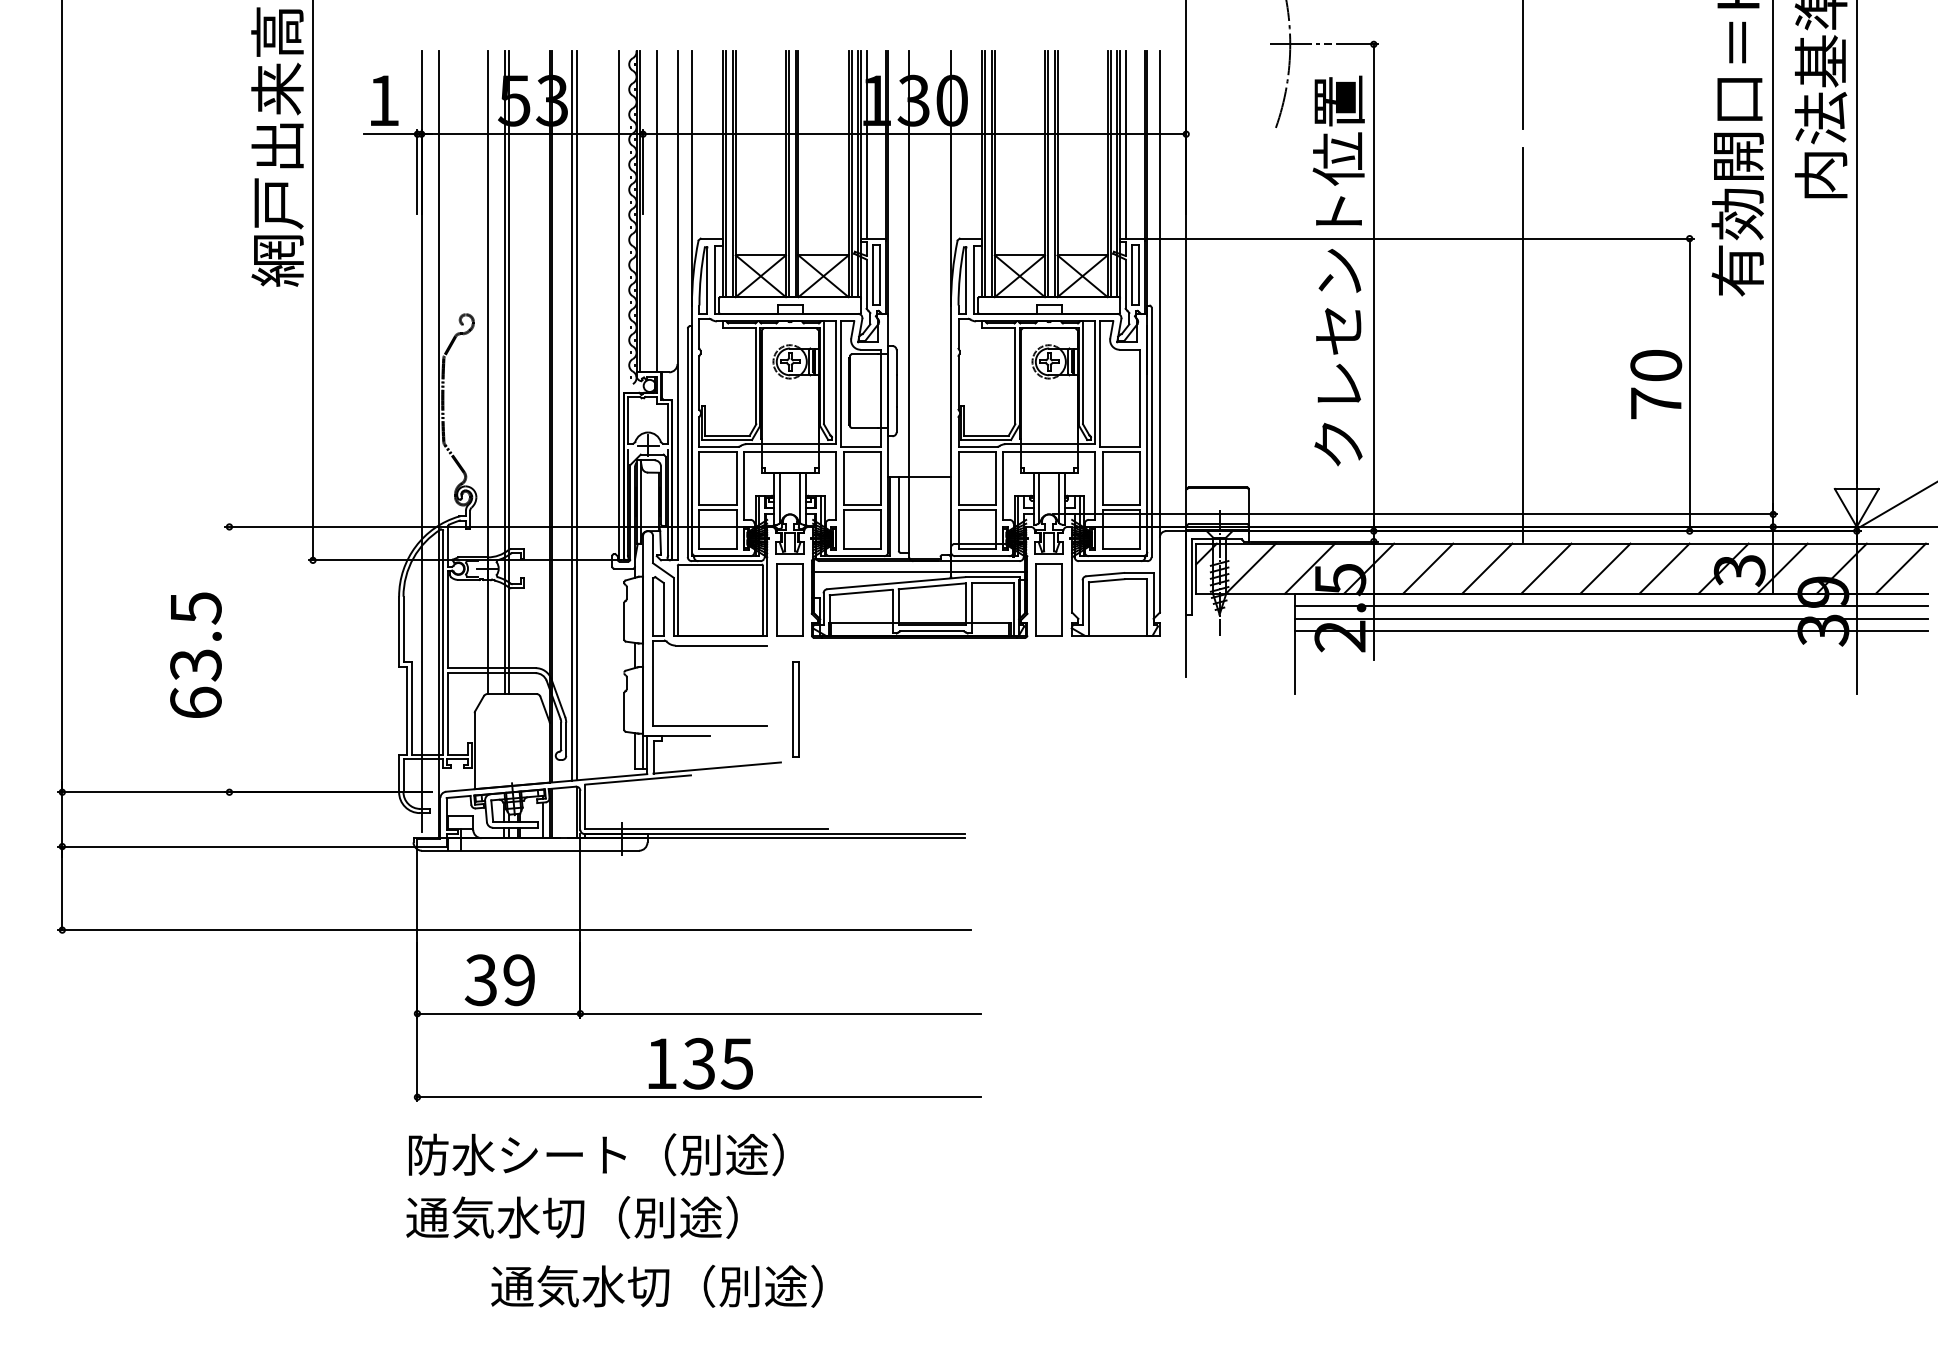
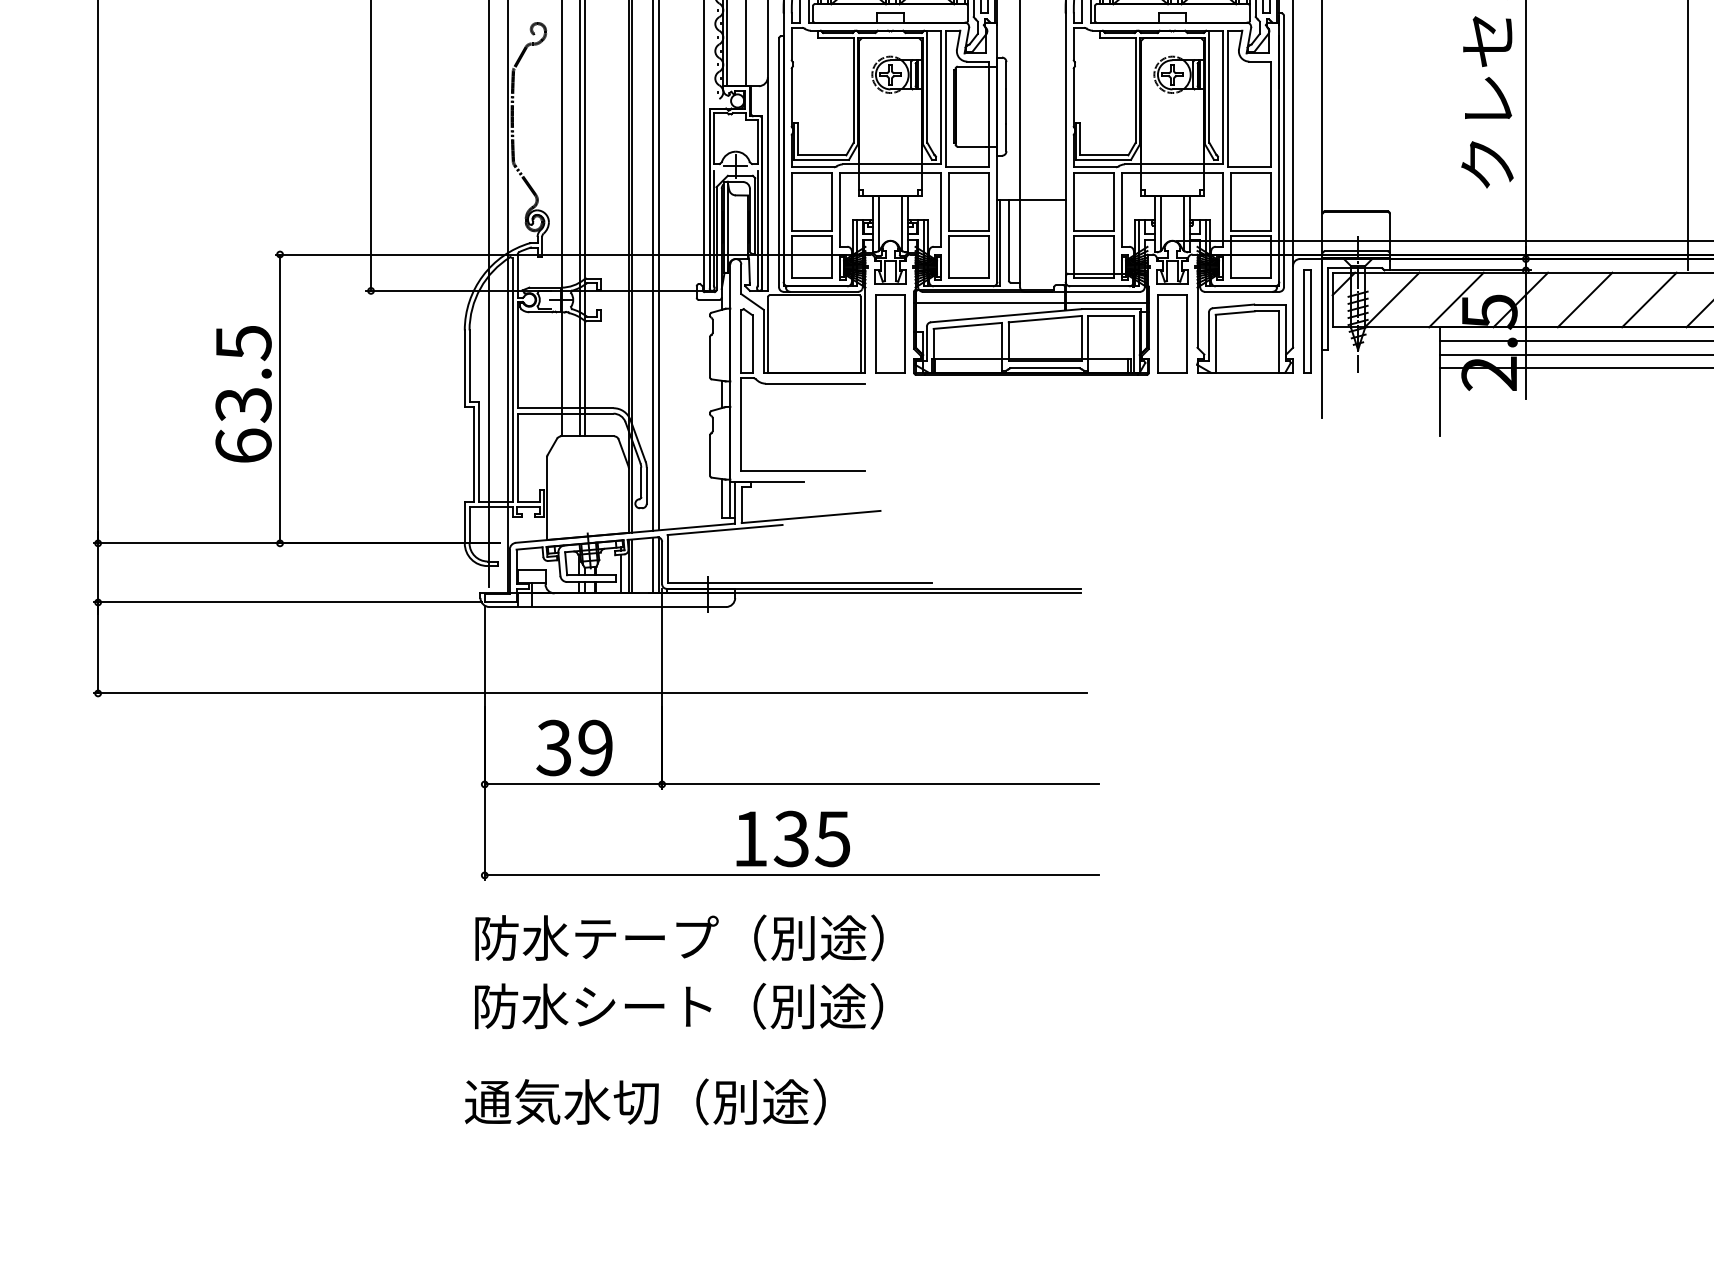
line: (229, 659) -> (280, 398), added
part: (795, 709) -> (1306, 321), moved
line: (572, 812) -> (653, 565), added
text: (566, 1154) -> (647, 937), 防水シート（別途） -> 防水テープ（別途）
text: (594, 1217) -> (677, 1006), 通気水切（別途） -> 防水シート（別途）
text: (656, 1285) -> (644, 1101), moved

